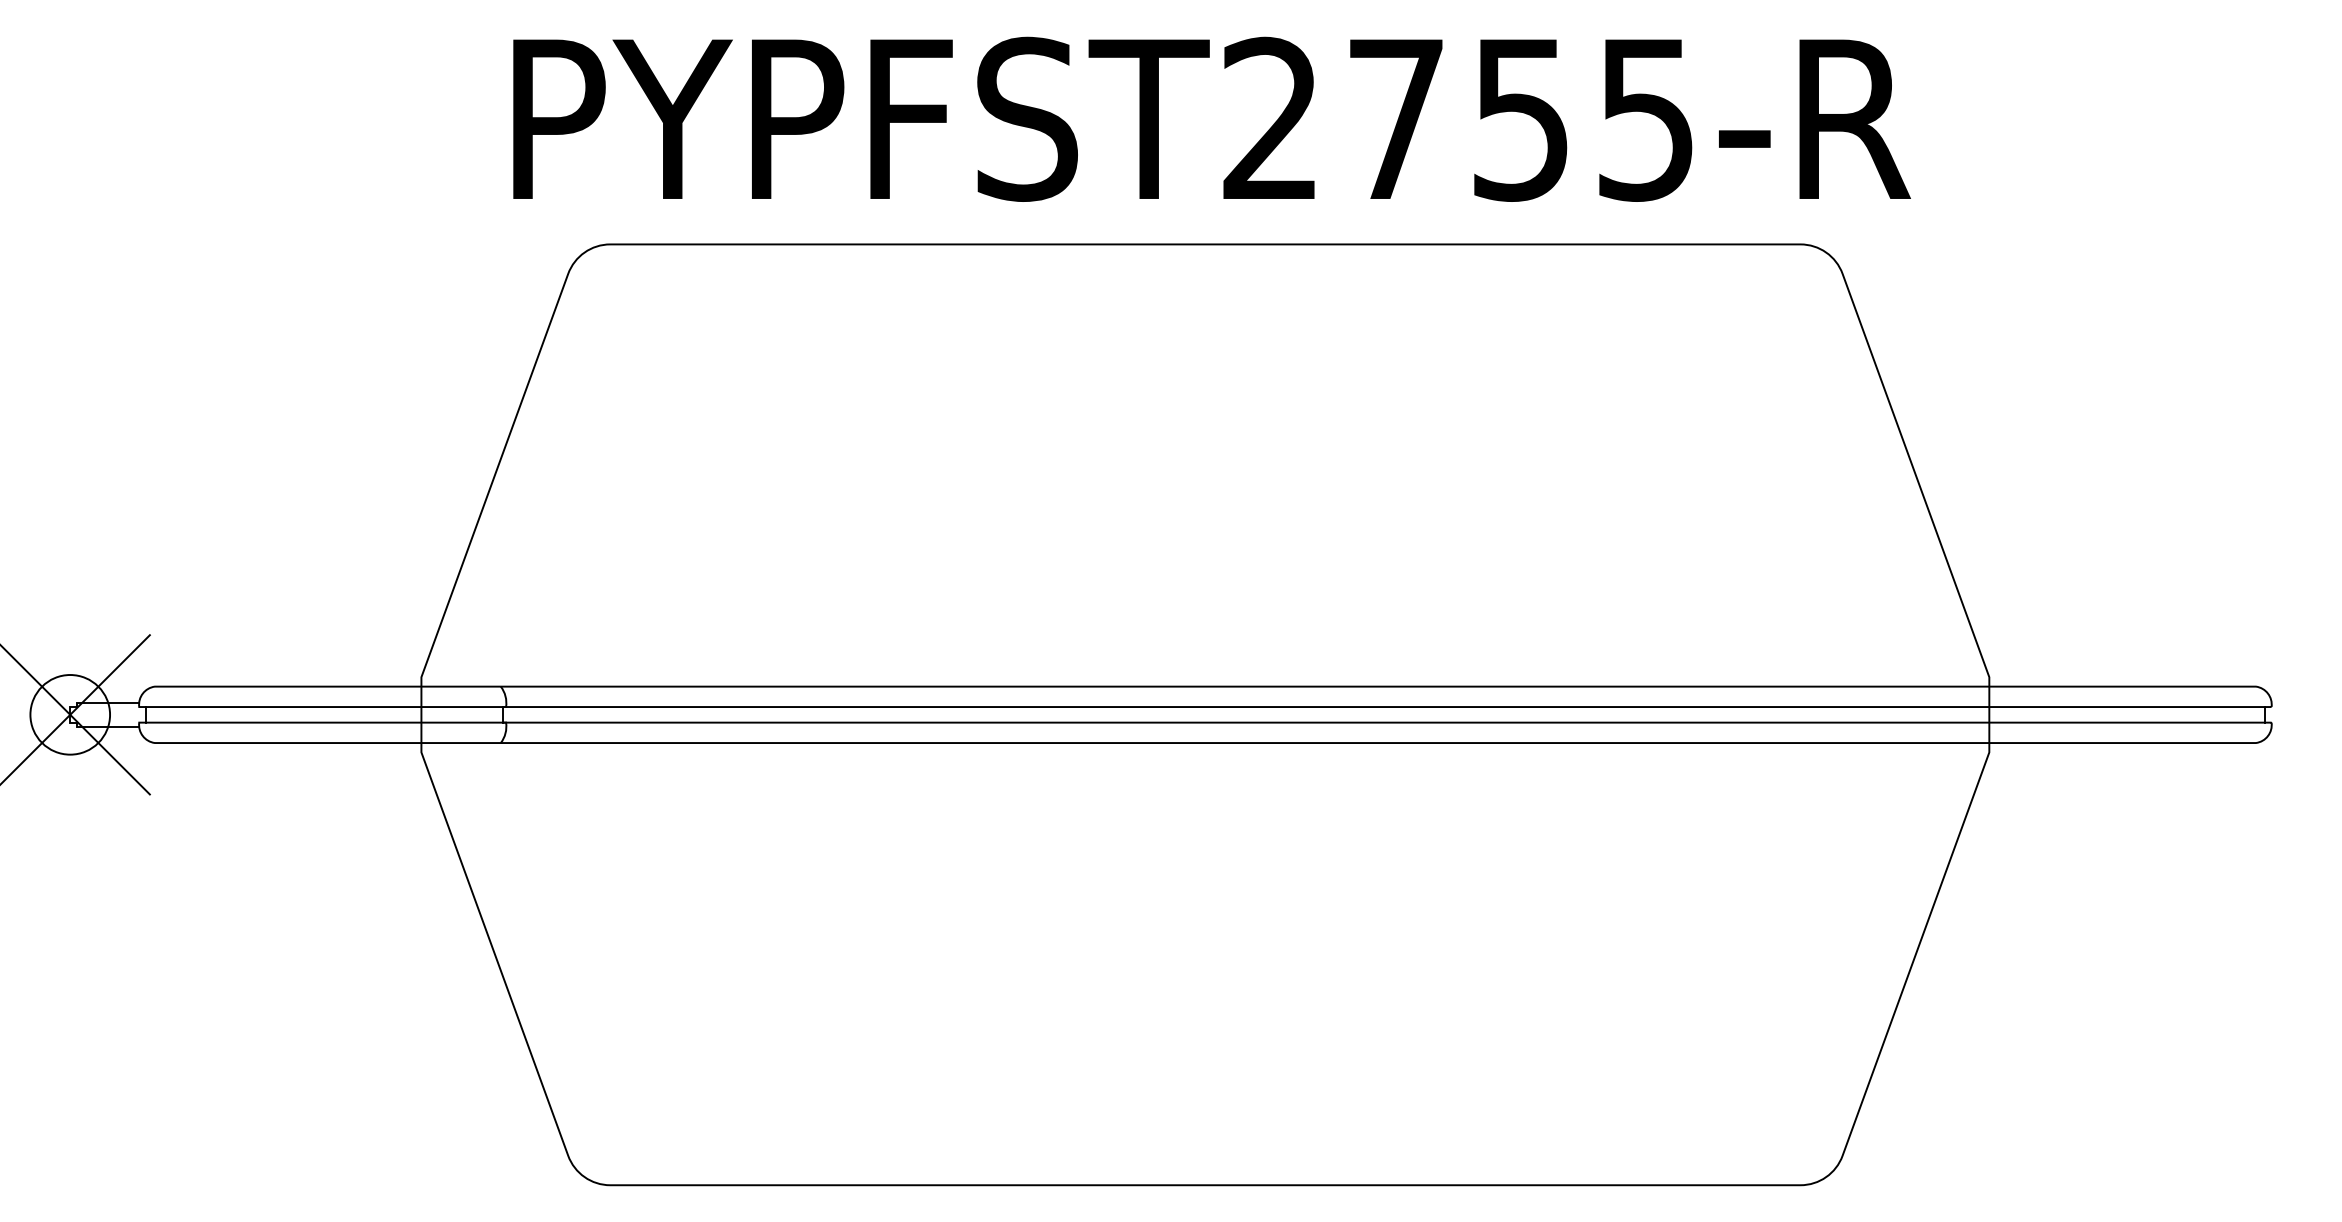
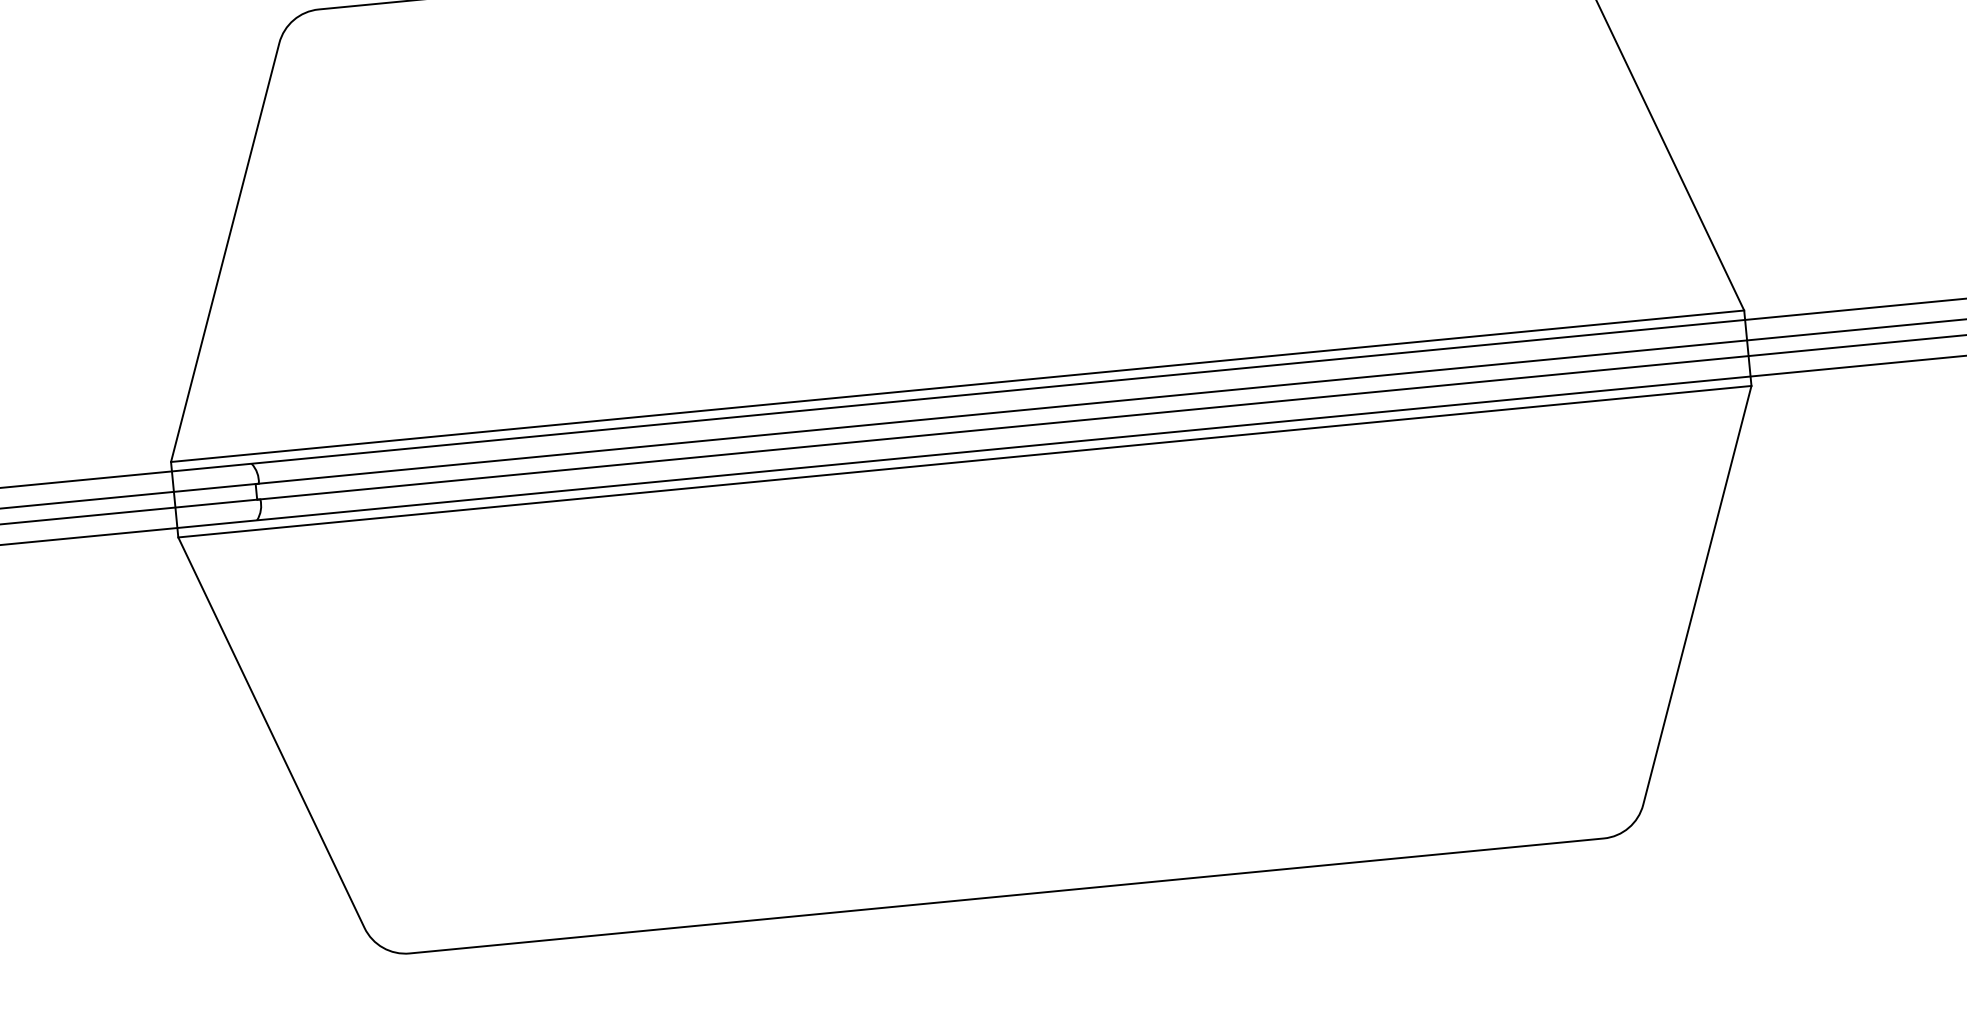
line: (1205, 677) -> (957, 386), added
line: (1205, 752) -> (965, 461), added

